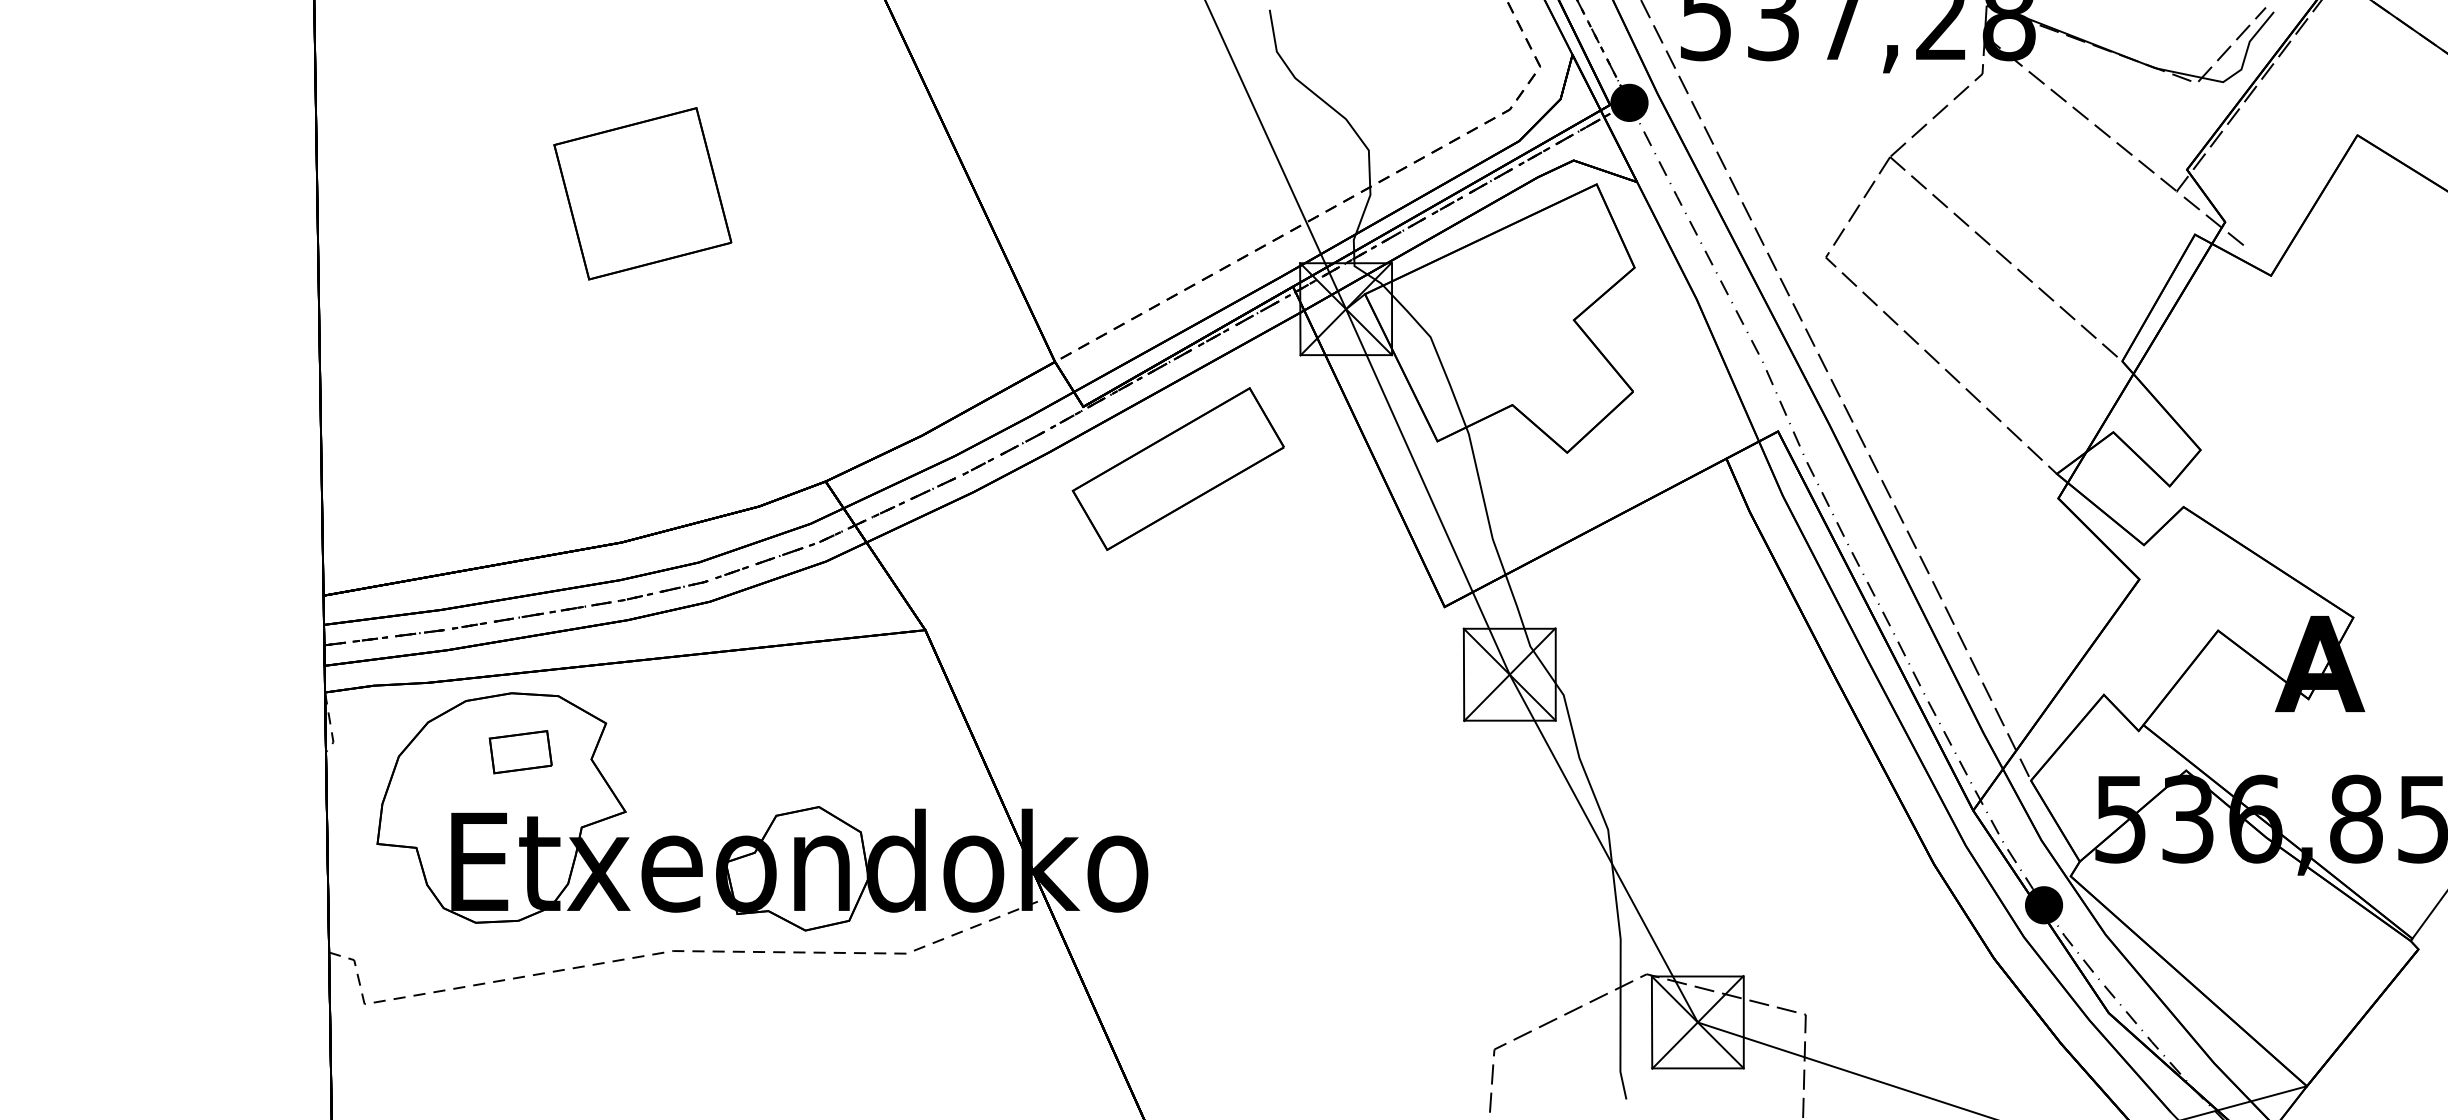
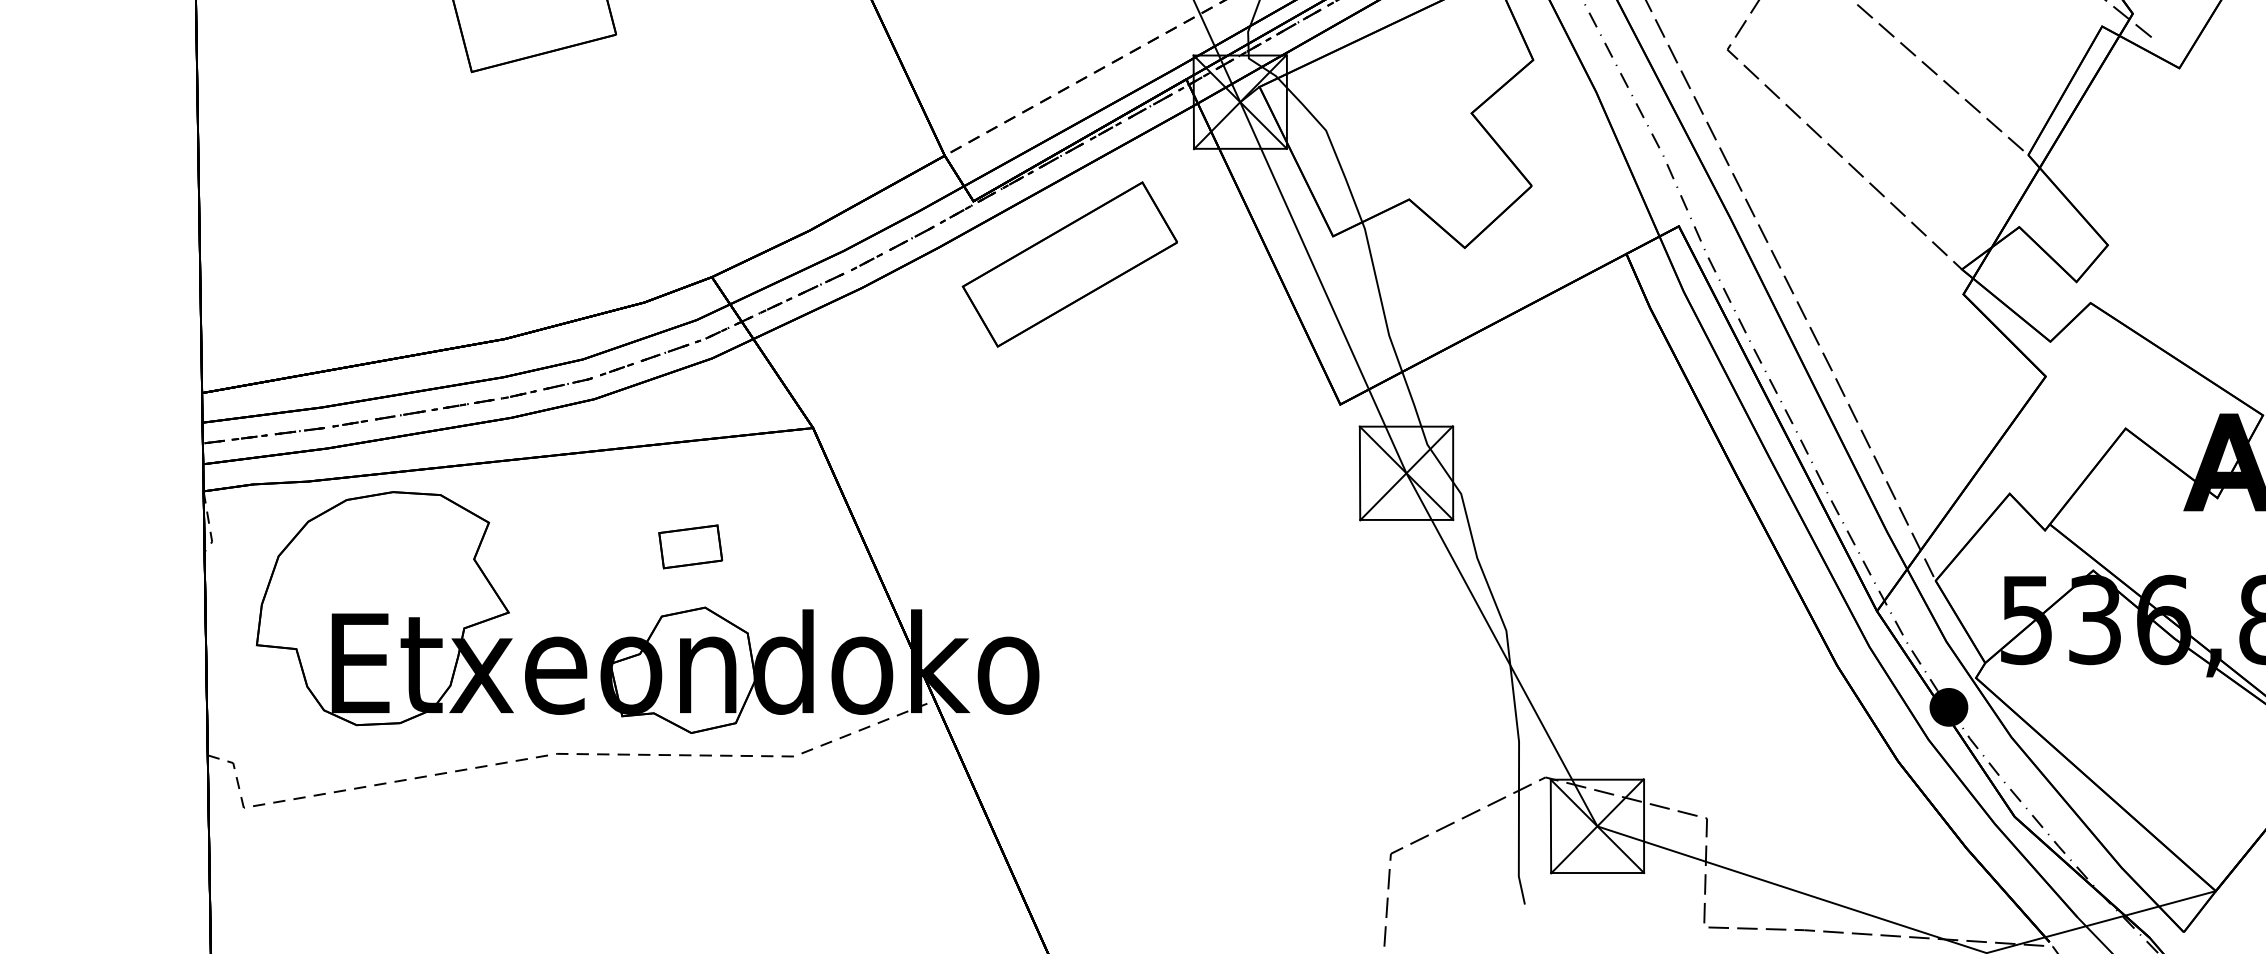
part: (520, 752) -> (690, 547), moved

